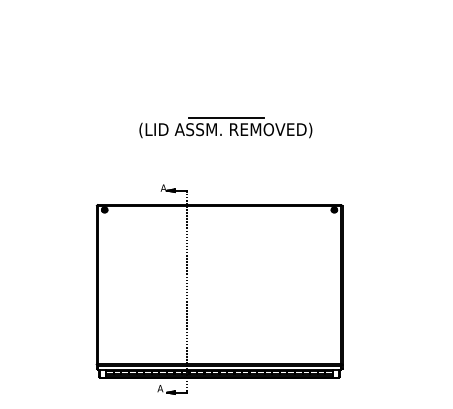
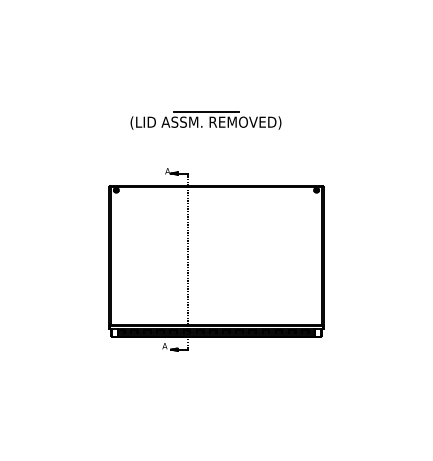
part: (225, 127) -> (205, 120), moved

